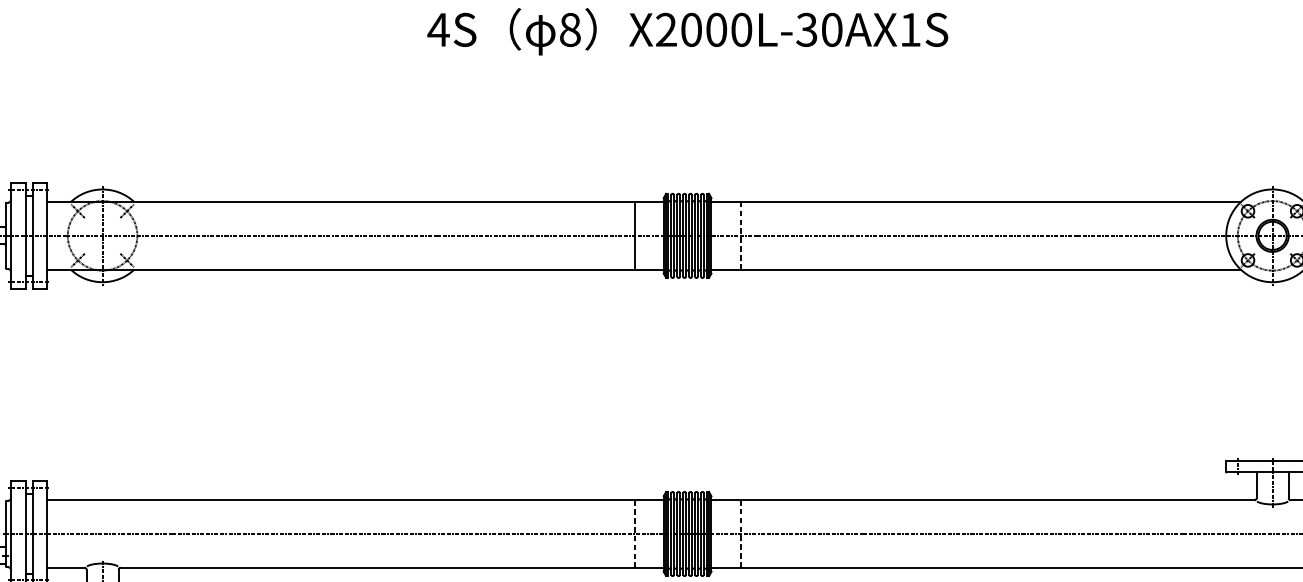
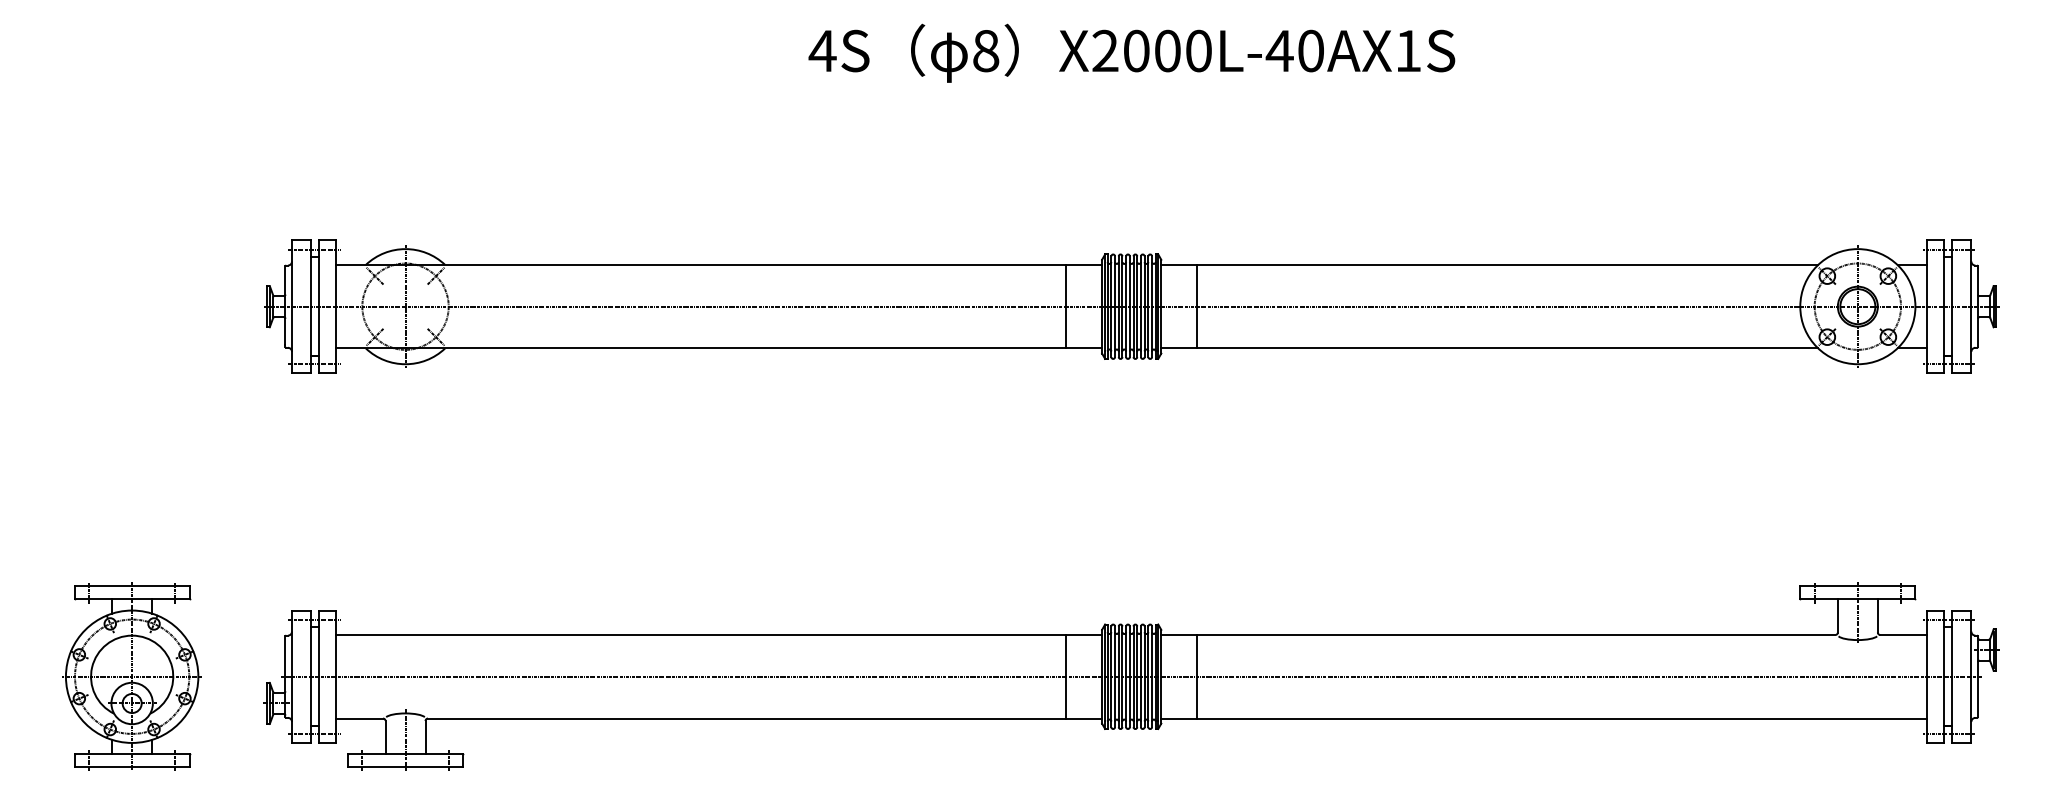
text: (806, 29) -> (1279, 50), X2000L-30AX1S -> X2000L-40AX1S
line: (740, 235) -> (1197, 306), dashed -> solid
line: (634, 533) -> (1065, 676), dashed -> solid
line: (740, 533) -> (1197, 676), dashed -> solid

